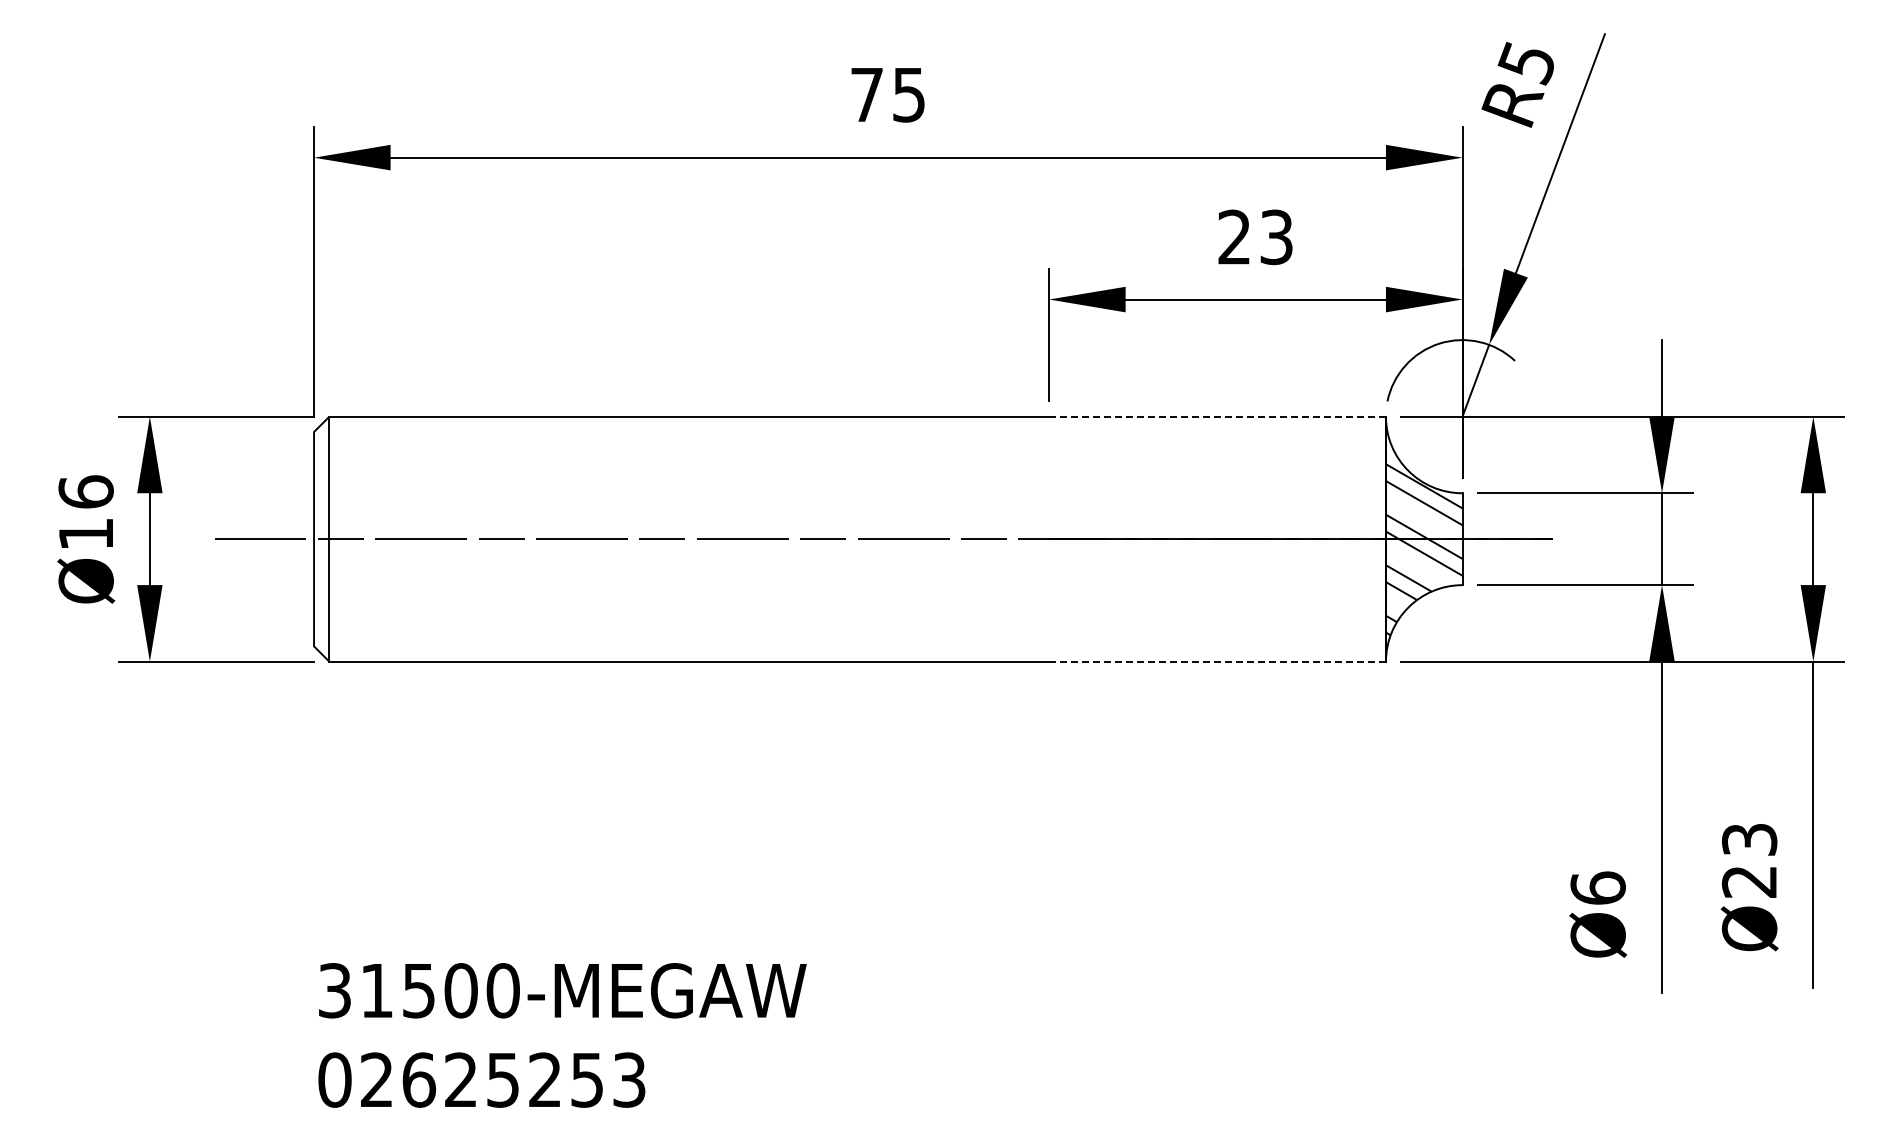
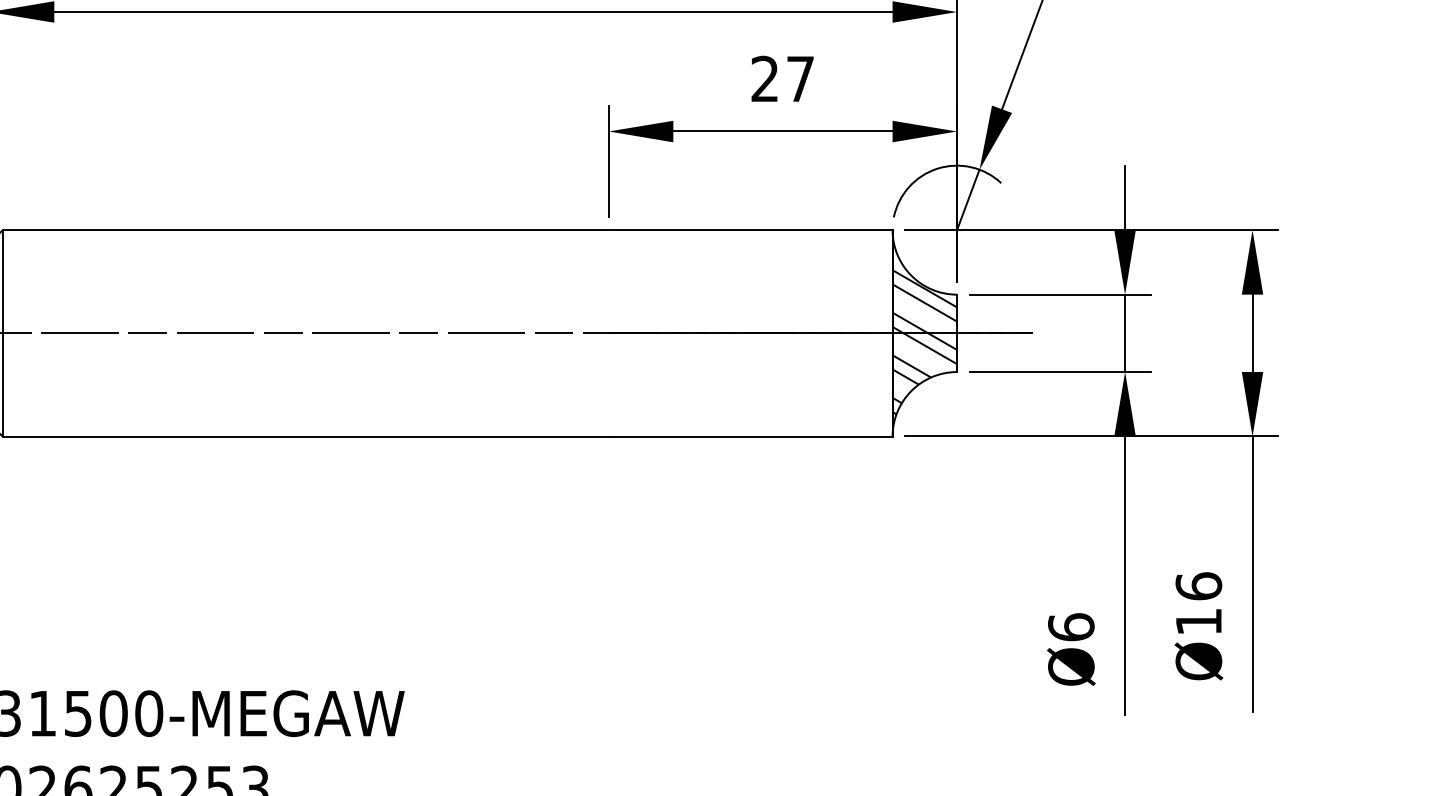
text: (1276, 237) -> (800, 79), 23 -> 27
line: (1217, 416) -> (750, 230), dashed -> solid
line: (1218, 661) -> (751, 436), dashed -> solid
text: (1749, 859) -> (1198, 603), Ø23 -> Ø16

